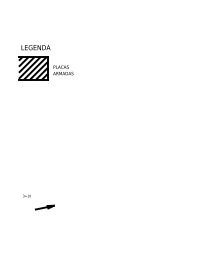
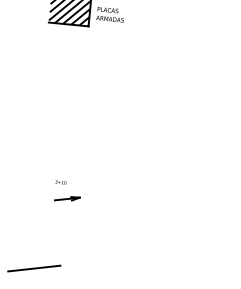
text: (26, 195) -> (60, 181), moved
line: (25, 260) -> (34, 268), added

